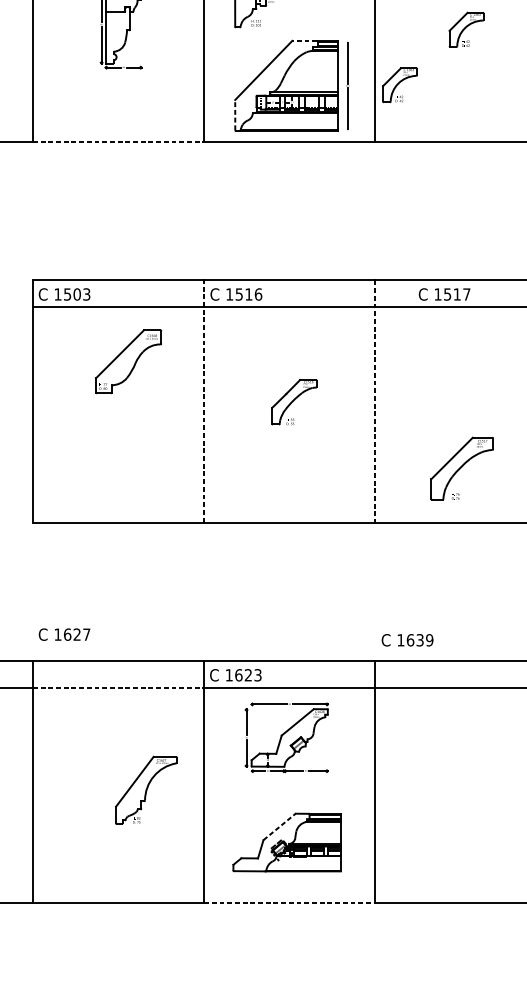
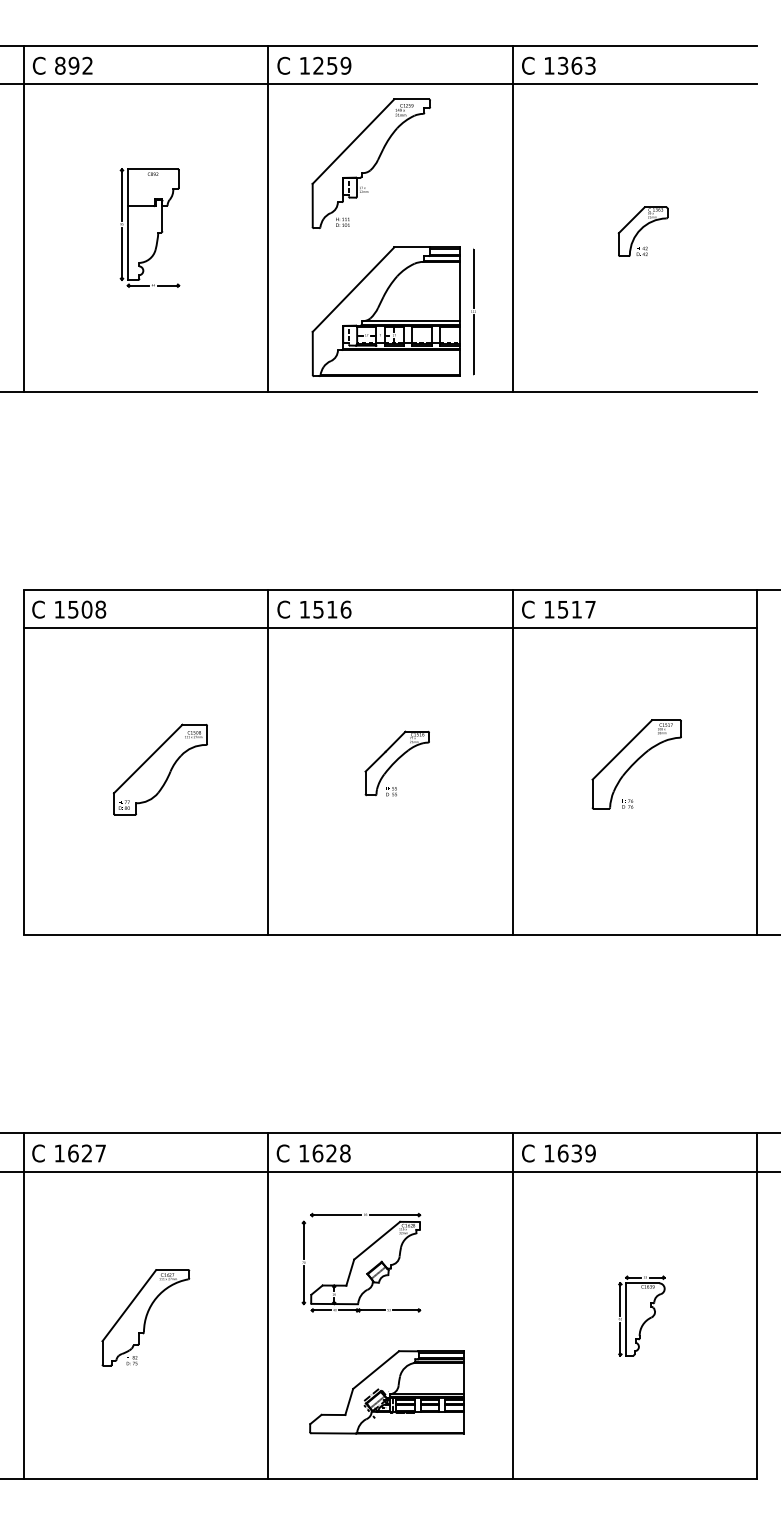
line: (304, 40) -> (411, 247), dashed -> solid
part: (399, 85) -> (547, 310), removed
line: (235, 115) -> (312, 353), dashed -> solid
line: (118, 141) -> (146, 391), dashed -> solid
text: (86, 294) -> (100, 609), 1503 -> 1508
text: (444, 294) -> (558, 609), moved
part: (128, 361) -> (160, 769), moved
line: (204, 401) -> (268, 762), dashed -> solid
line: (375, 401) -> (512, 762), dashed -> solid
part: (461, 468) -> (636, 764), moved
text: (64, 634) -> (68, 1153), moved
text: (407, 640) -> (558, 1153), moved
text: (258, 675) -> (345, 1153), 1623 -> 1628
line: (118, 688) -> (145, 1172), dashed -> solid
part: (286, 737) -> (361, 1262), moved
part: (465, 788) -> (641, 1315), added
part: (146, 790) -> (145, 1317), moved
line: (279, 827) -> (376, 1370), dashed -> solid
line: (289, 903) -> (390, 1479), dashed -> solid

